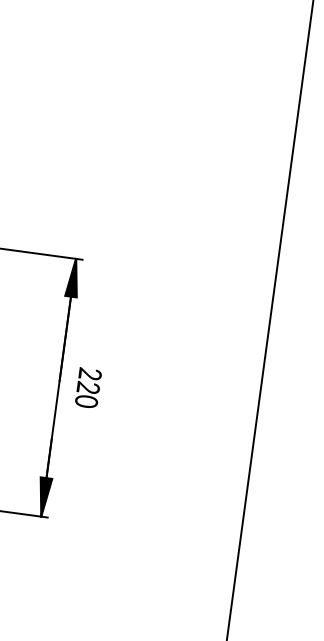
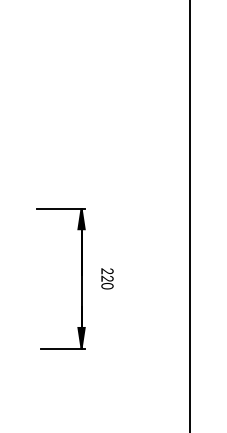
text: (88, 387) -> (107, 278), moved

